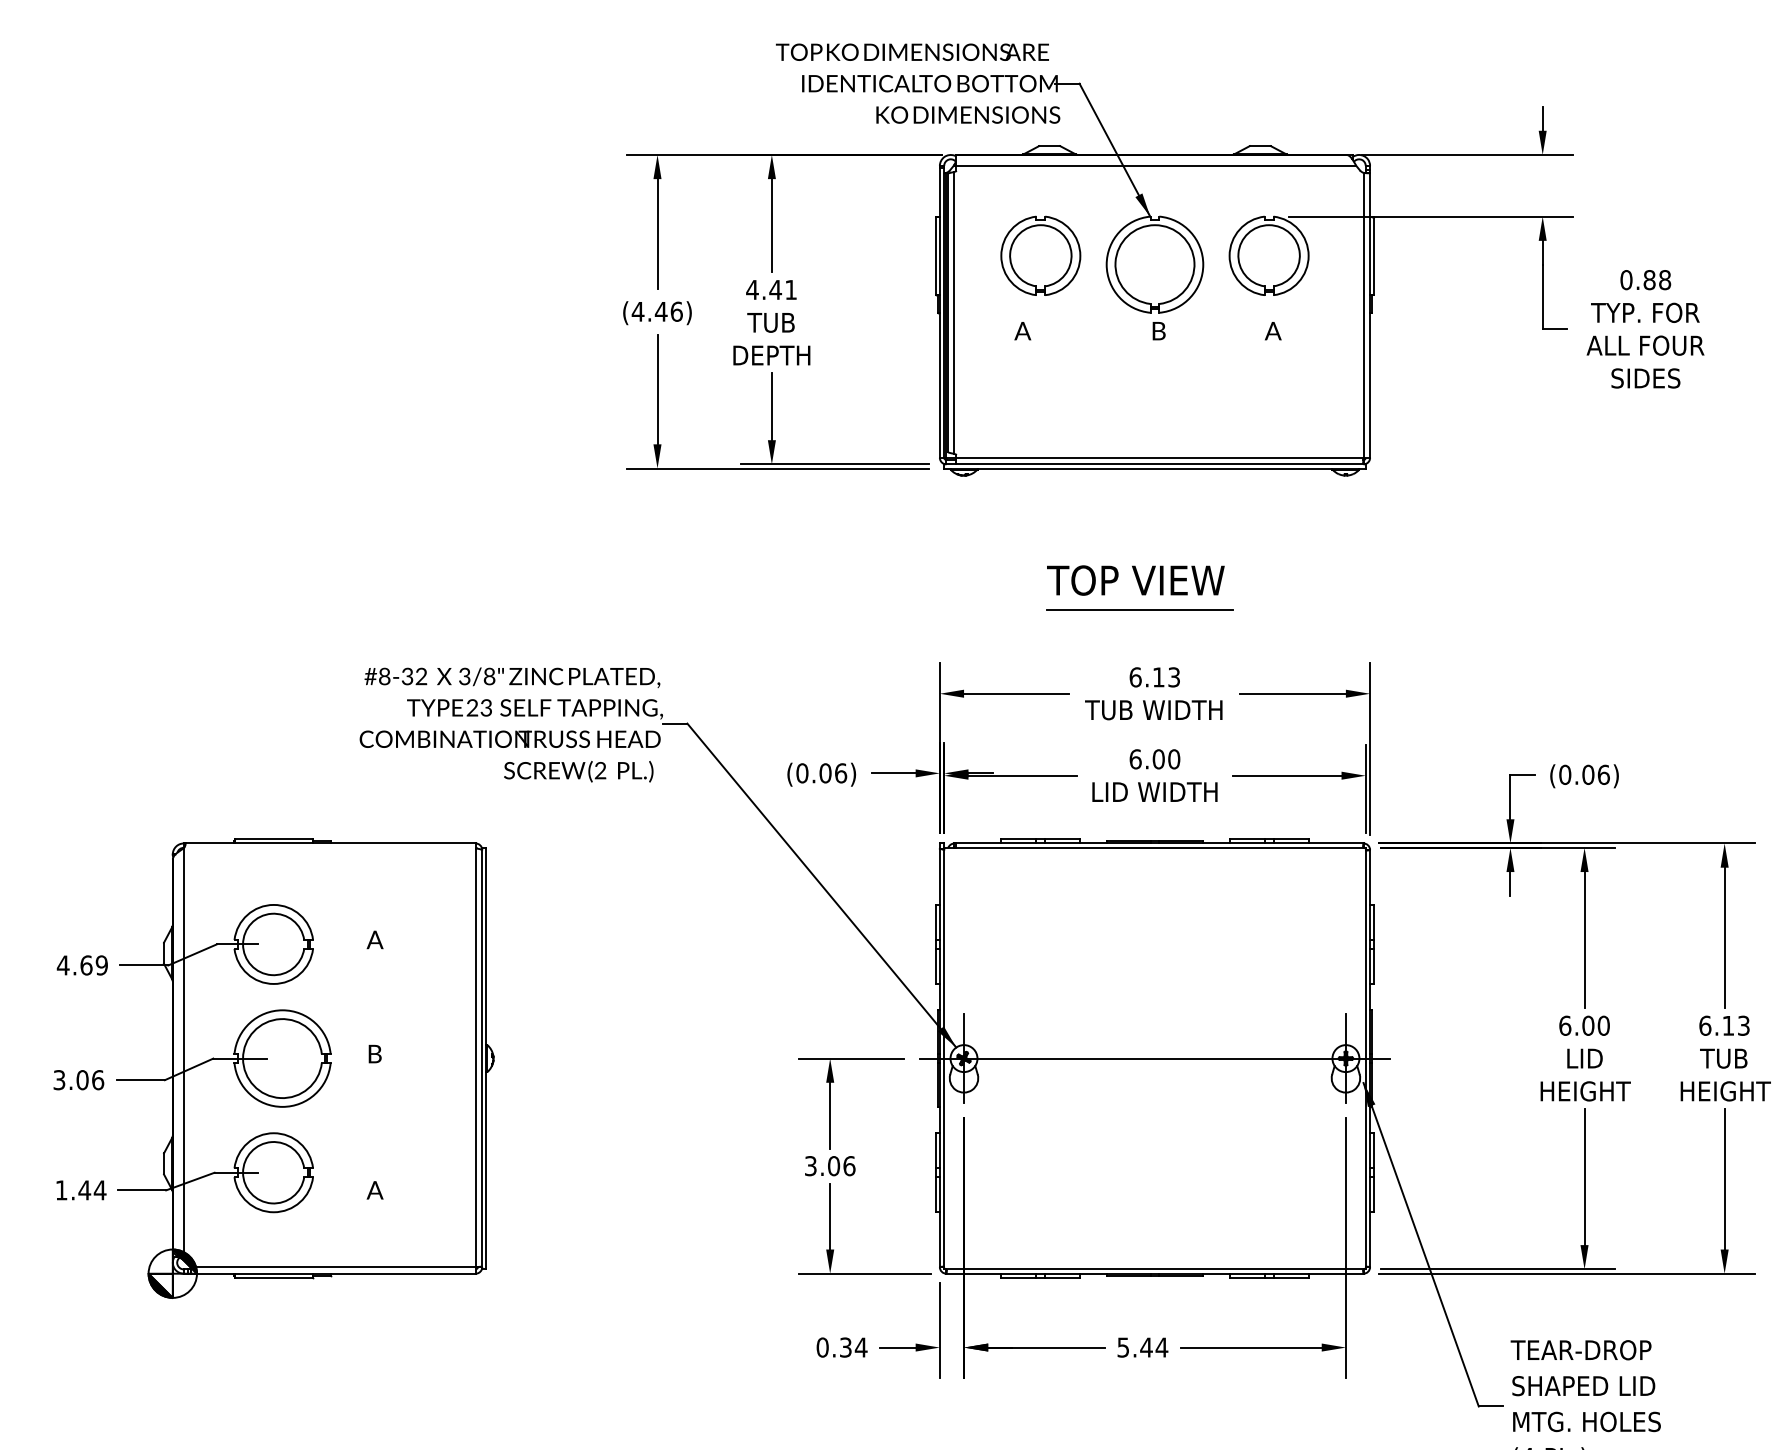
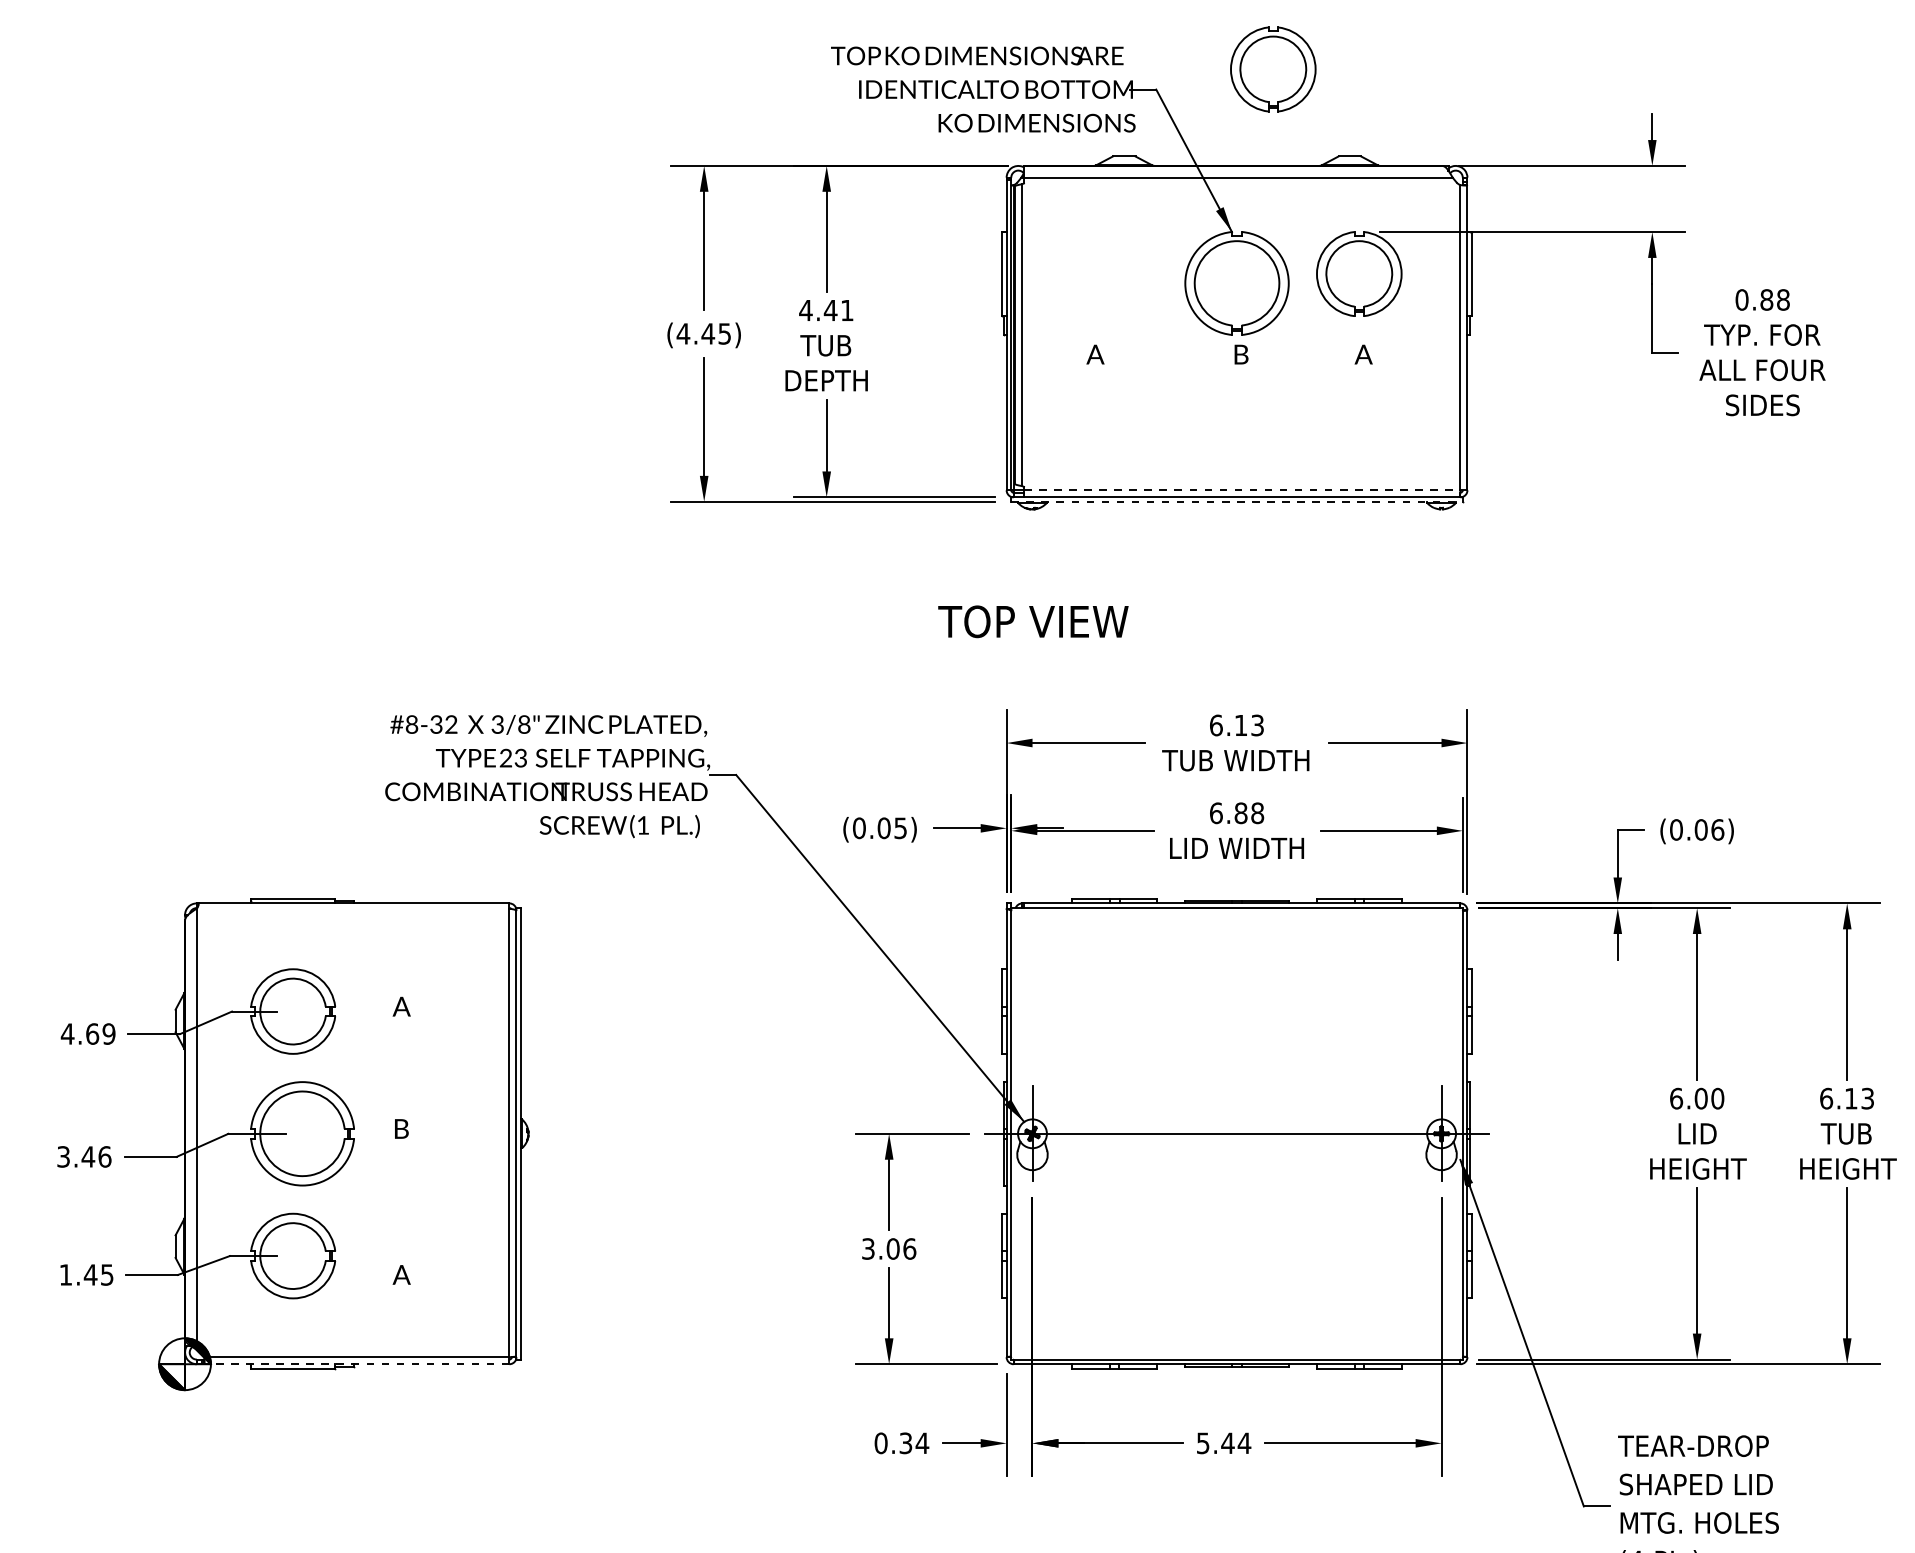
part: (1040, 255) -> (1272, 69), moved
text: (676, 311) -> (724, 333), (4.46) -> (4.45)
line: (1159, 457) -> (1241, 489), solid -> dashed
line: (1154, 468) -> (1236, 501), solid -> dashed
text: (1135, 580) -> (1033, 621), moved
line: (1140, 609) -> (1221, 652), removed
text: (1166, 759) -> (1249, 813), 6.00 -> 6.88
text: (600, 770) -> (643, 825), (2 -> (1
text: (841, 773) -> (901, 828), (0.06) -> (0.05)
text: (82, 1080) -> (88, 1157), 3.06 -> 3.46
text: (99, 1190) -> (106, 1275), 1.44 -> 1.45
line: (332, 1273) -> (356, 1363), solid -> dashed

